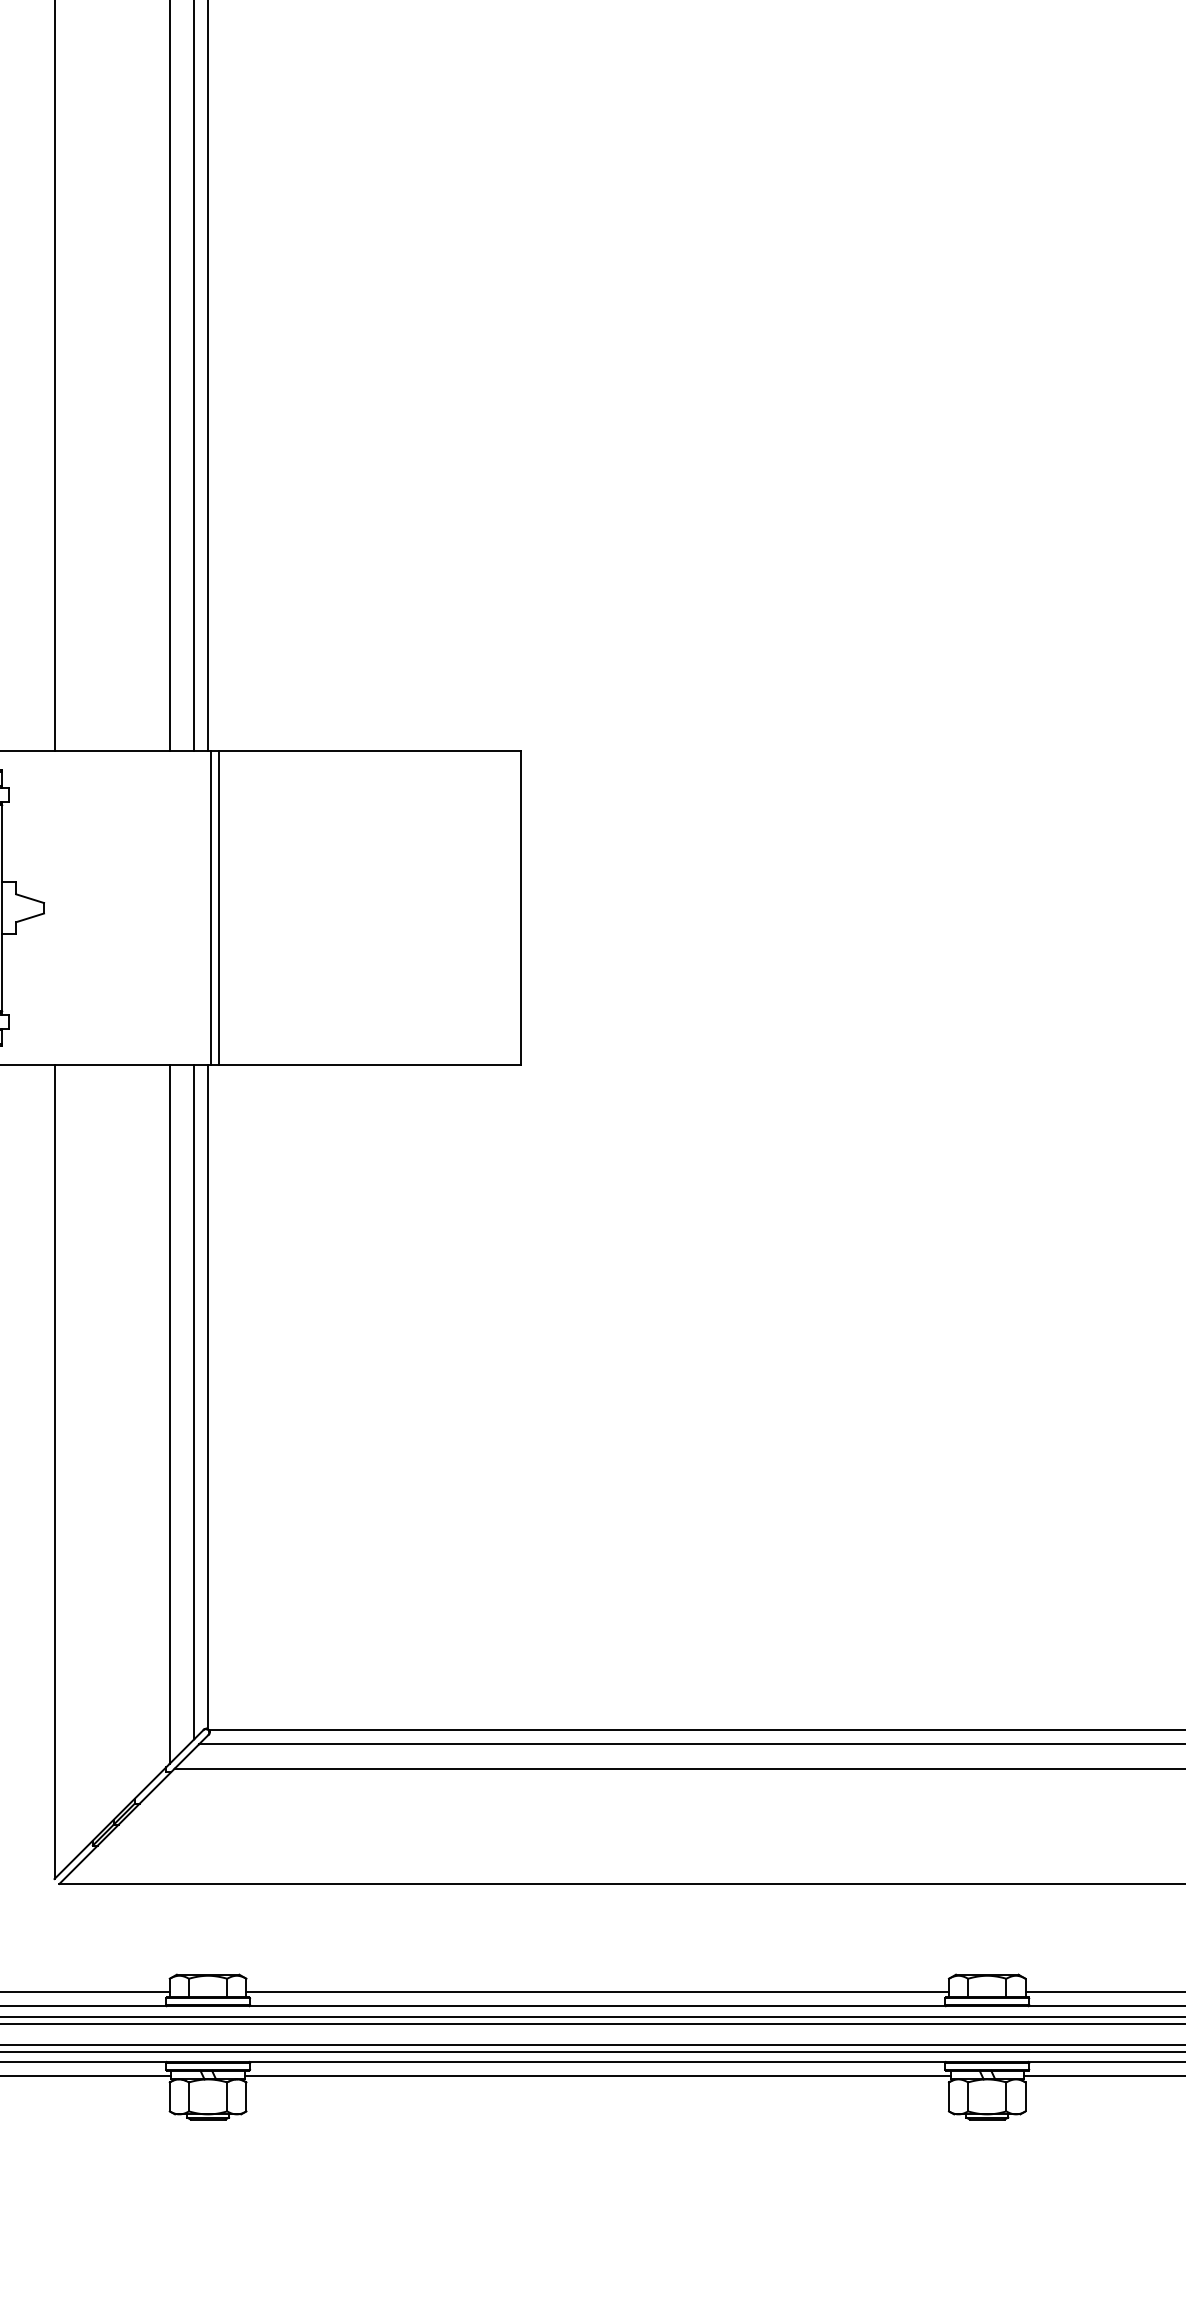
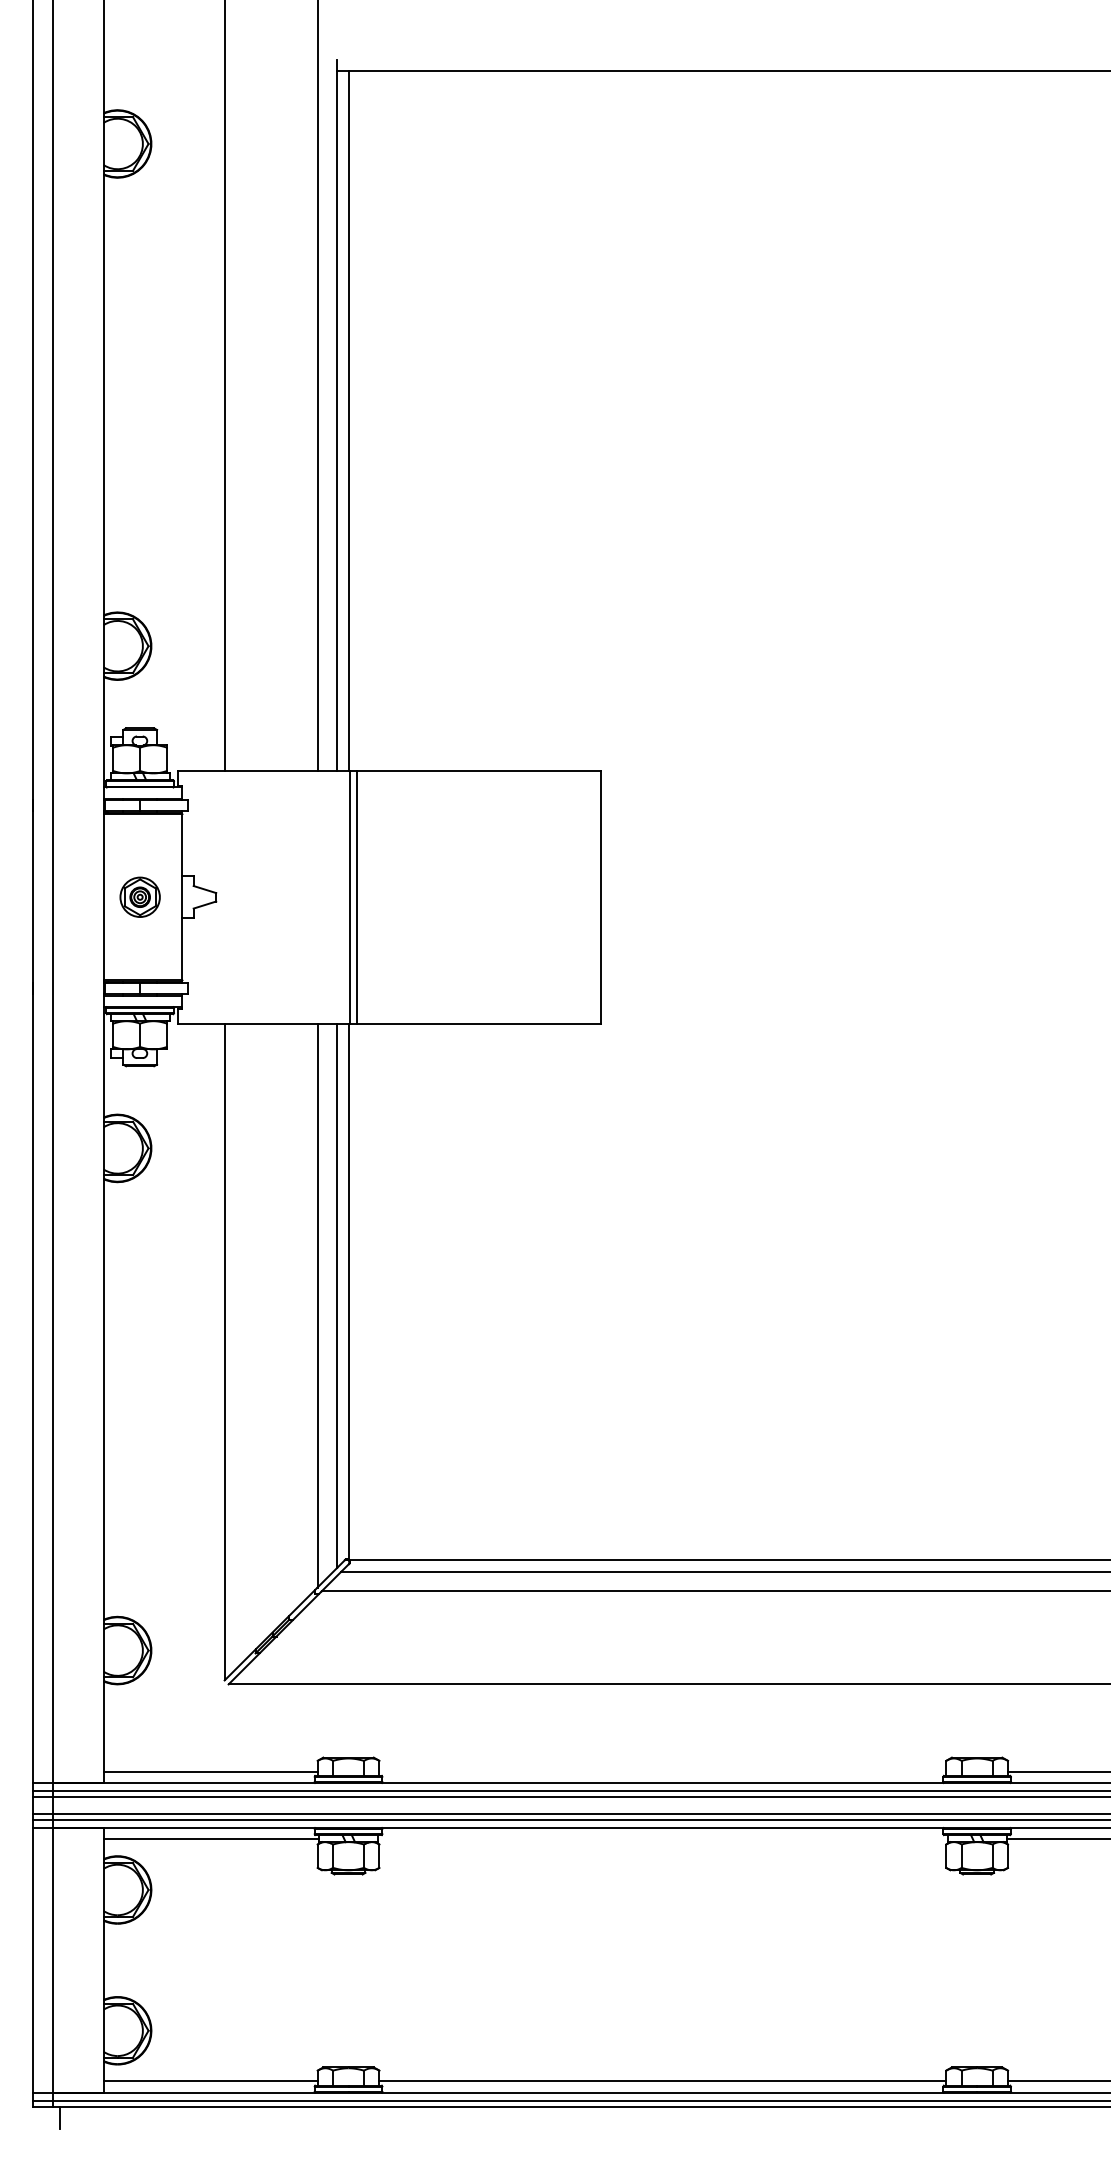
line: (597, 1991) -> (662, 1771), removed
line: (597, 2076) -> (662, 1839), removed

